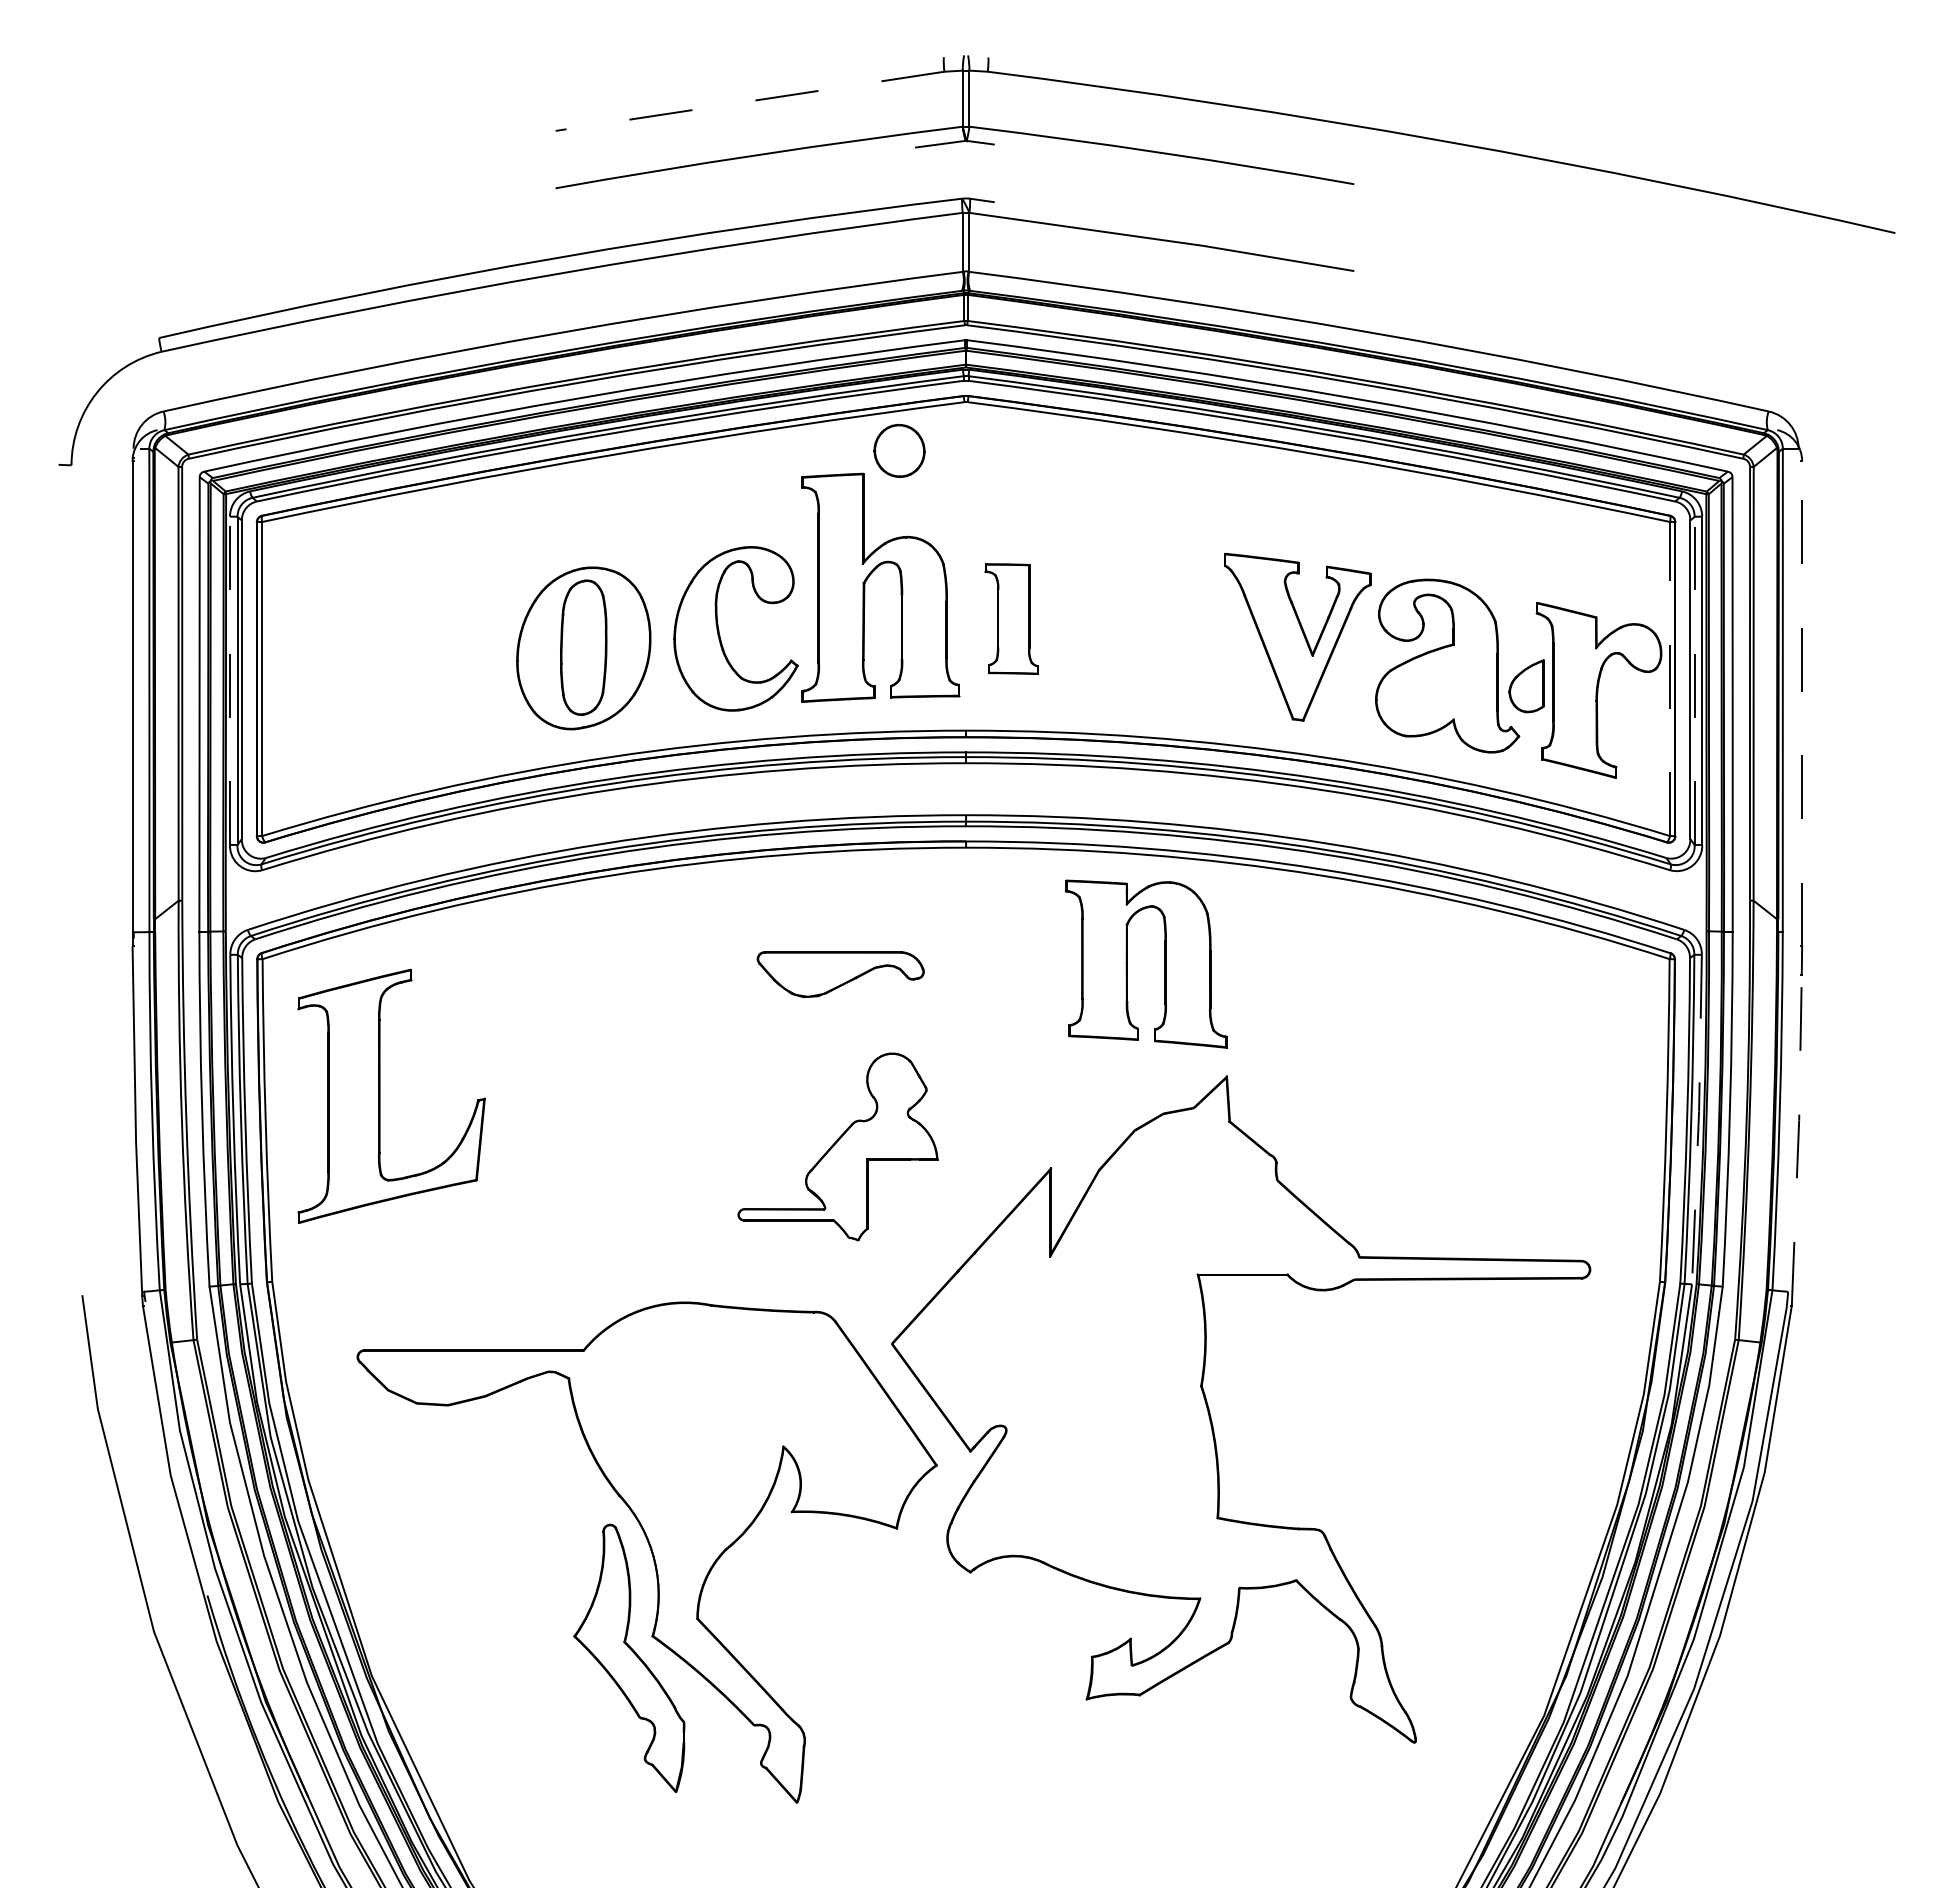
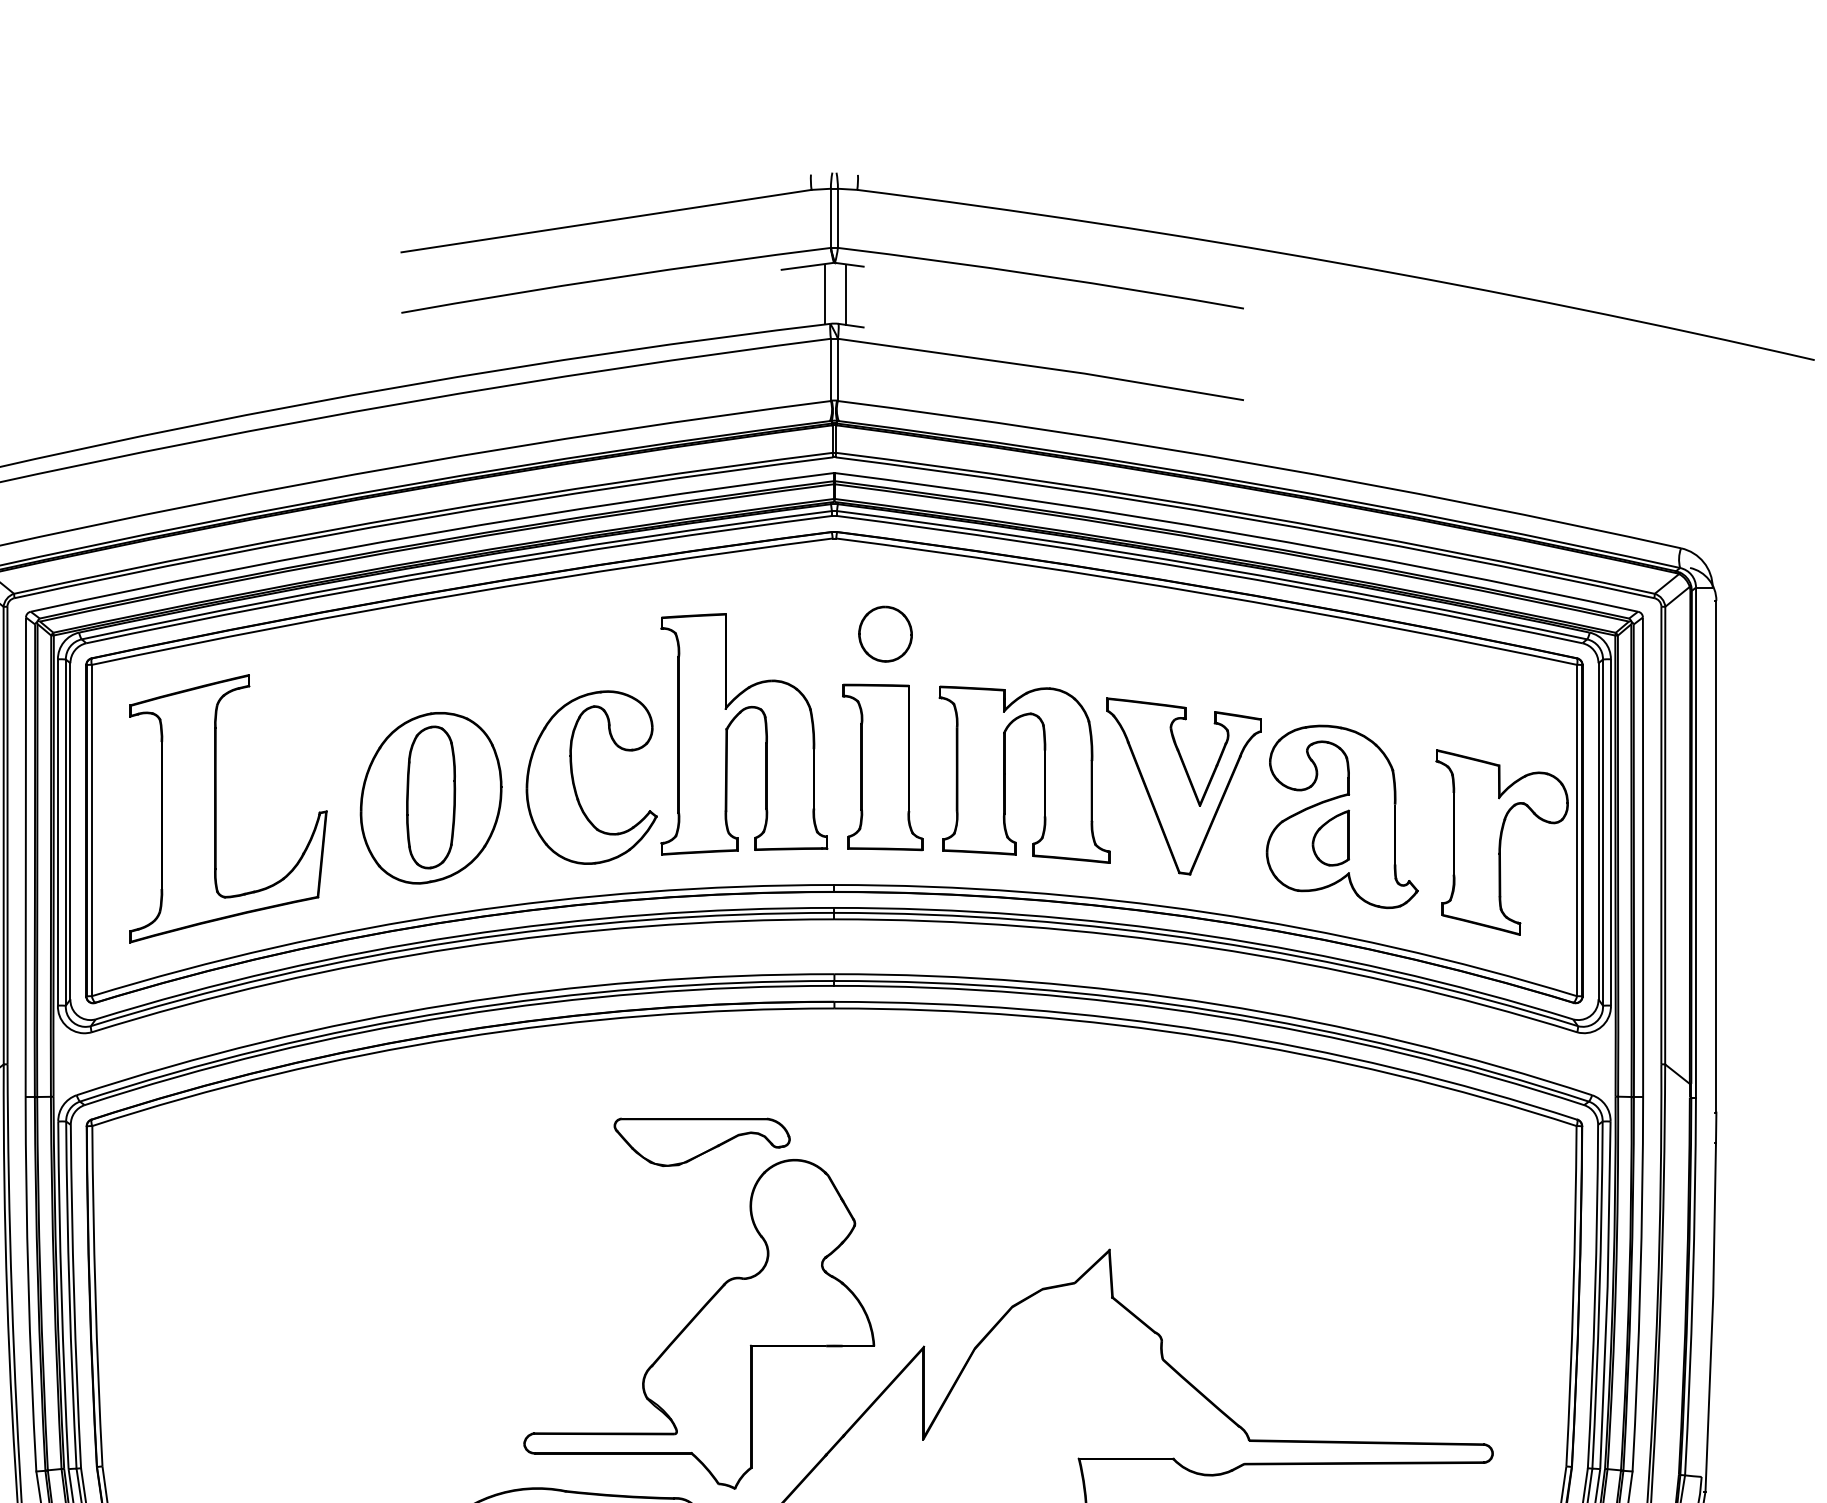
line: (750, 101) -> (606, 221), dashed -> solid
line: (957, 170) -> (825, 294), added
line: (977, 170) -> (846, 294), added
part: (899, 450) -> (885, 633), moved
part: (1011, 618) -> (882, 766), size x1.43
line: (1670, 678) -> (1577, 829), dashed -> solid
line: (230, 680) -> (58, 832), dashed -> solid
line: (1694, 681) -> (1602, 833), dashed -> solid
part: (1526, 686) -> (1330, 838), moved
line: (1802, 703) -> (1716, 856), dashed -> solid
part: (1127, 963) -> (1004, 774), moved
part: (380, 1095) -> (216, 807), moved
line: (1698, 1119) -> (1607, 1295), dashed -> solid
line: (1798, 1139) -> (1712, 1316), dashed -> solid
part: (837, 1146) -> (698, 1323), size x1.67

